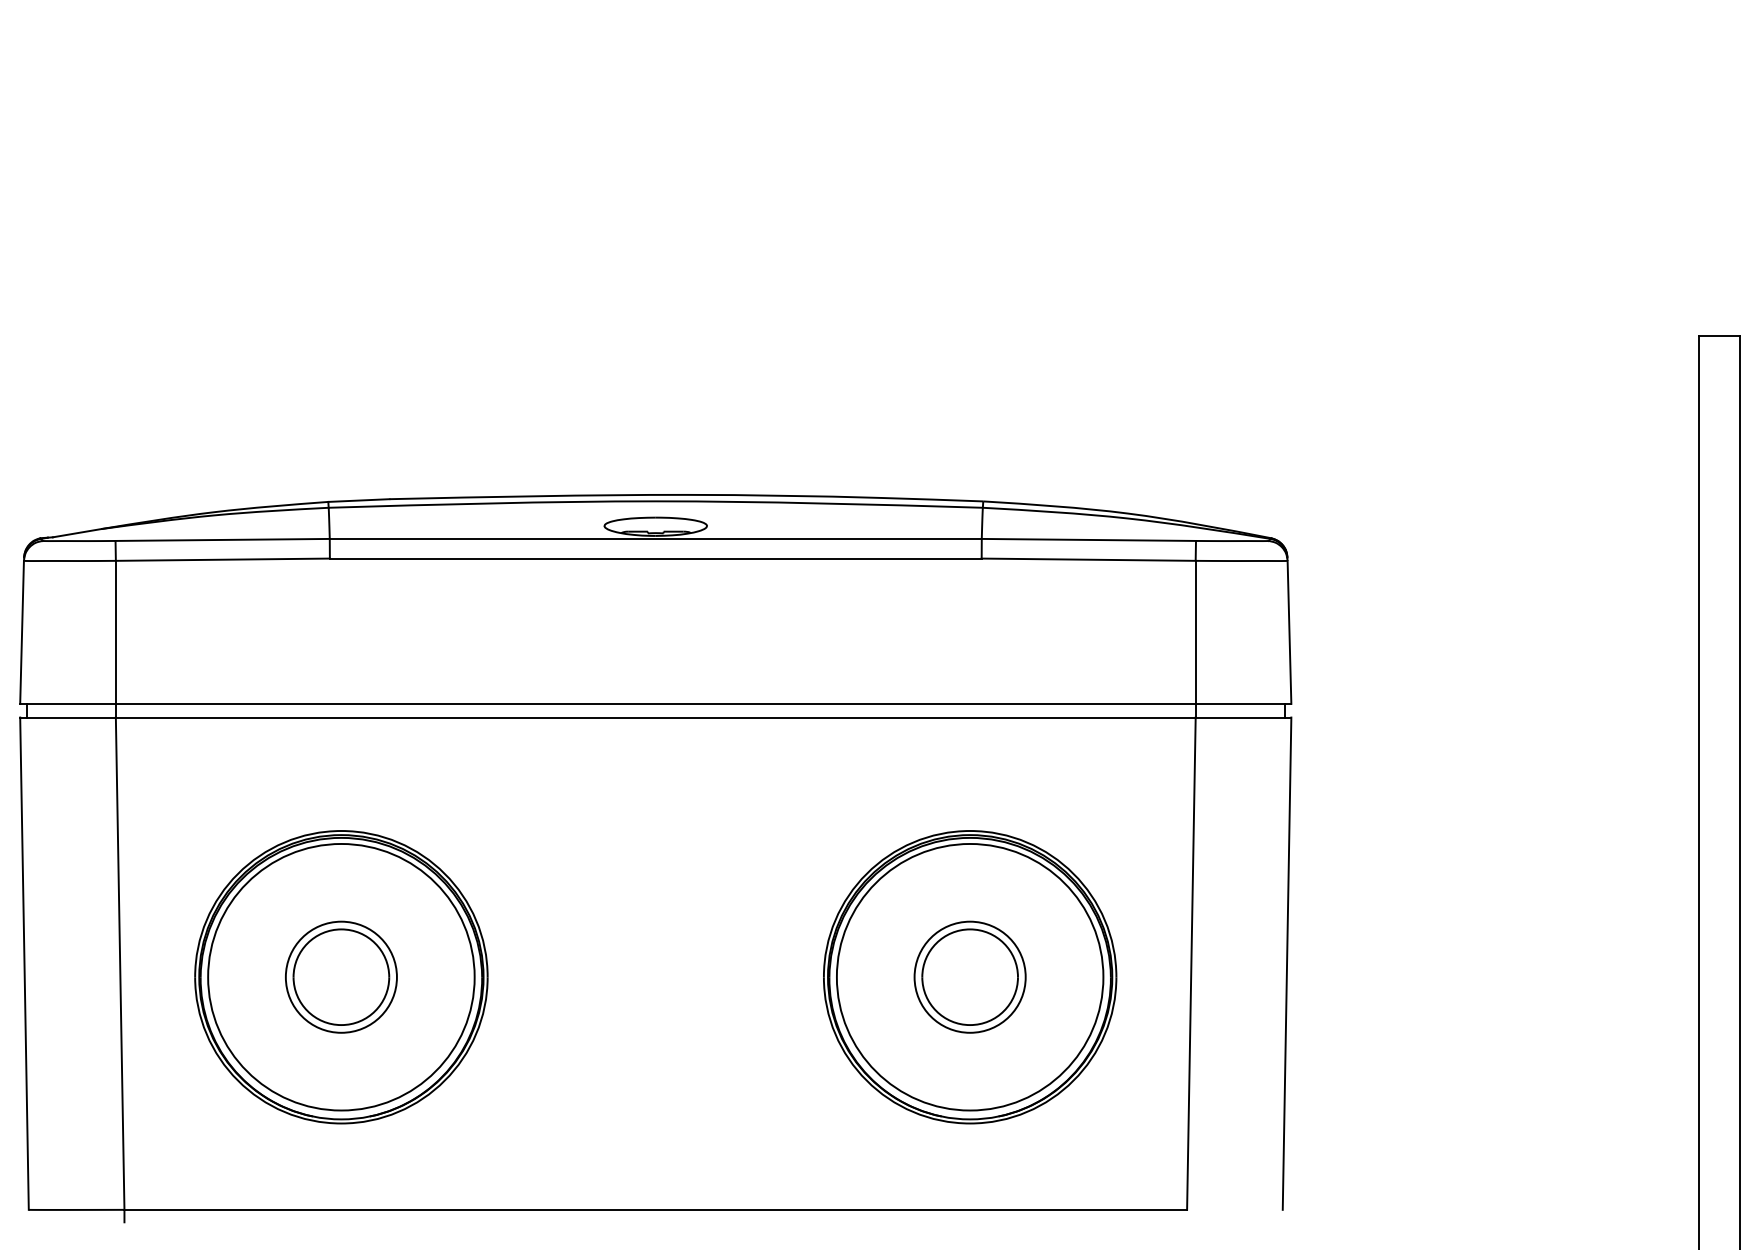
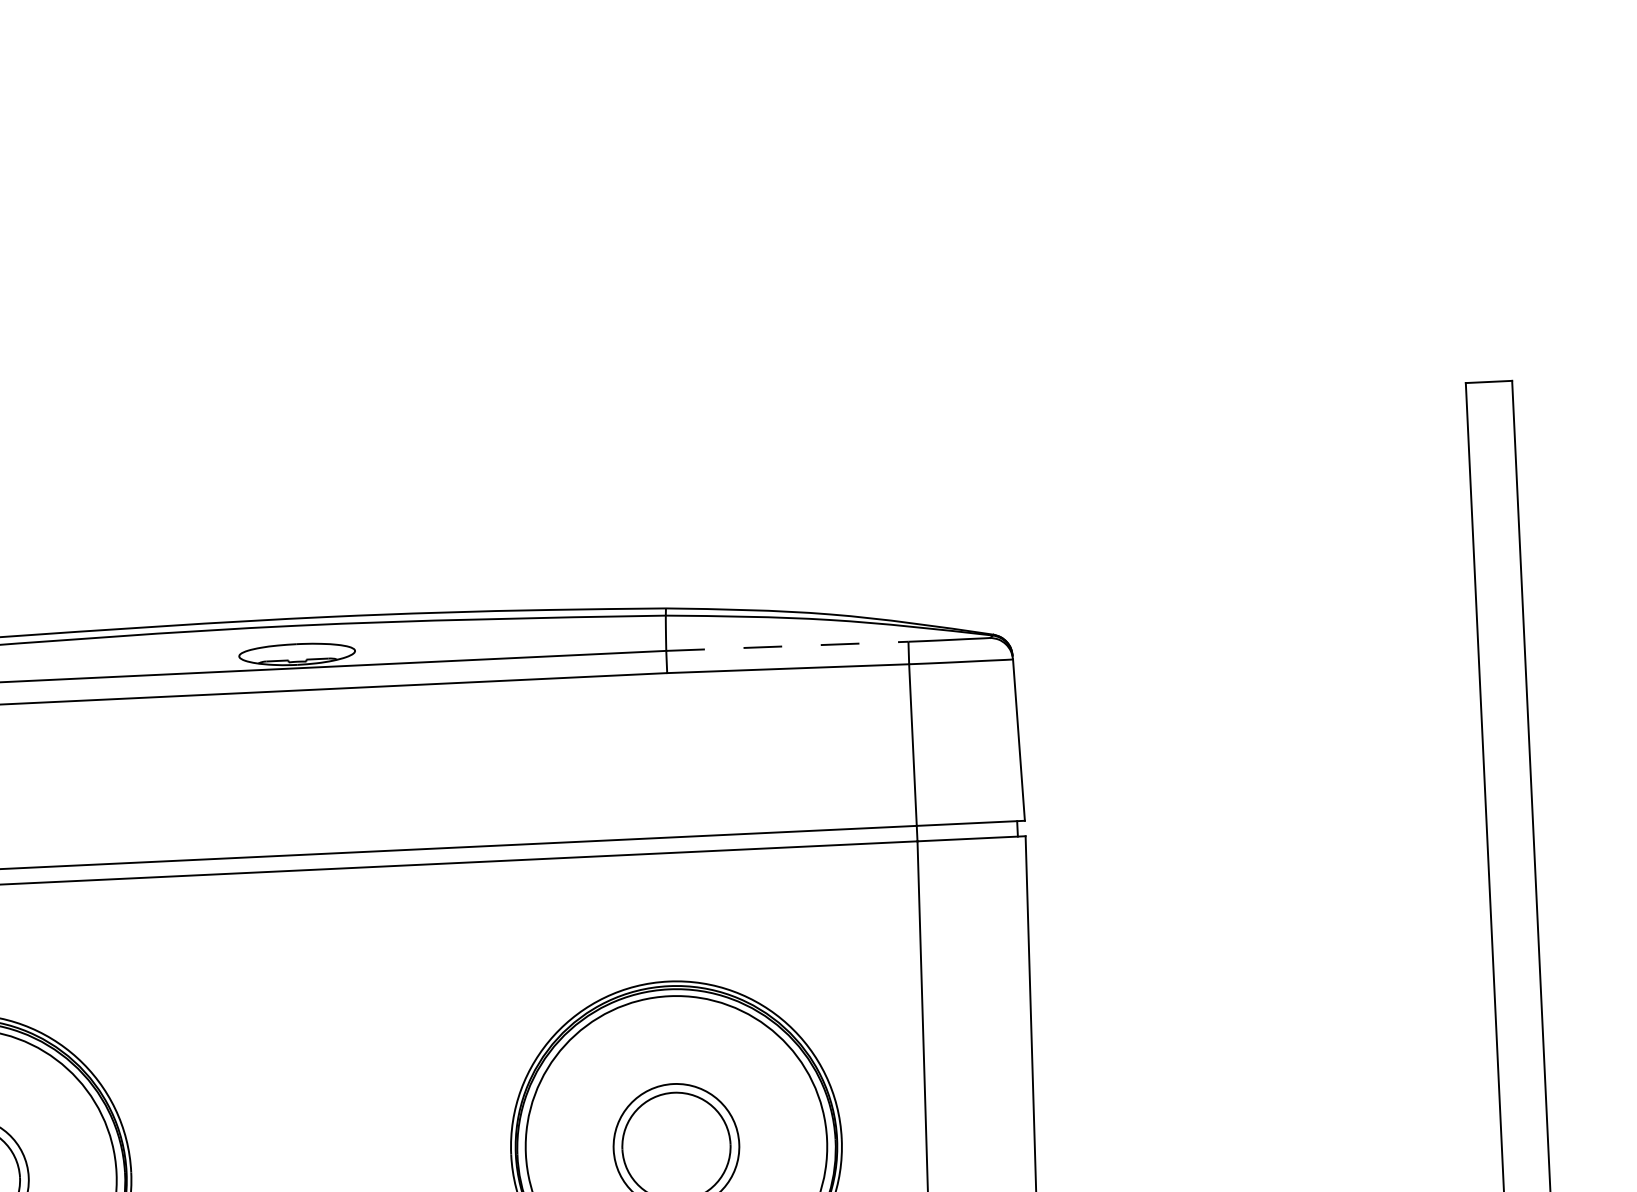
line: (1089, 539) -> (788, 645), solid -> dashed

